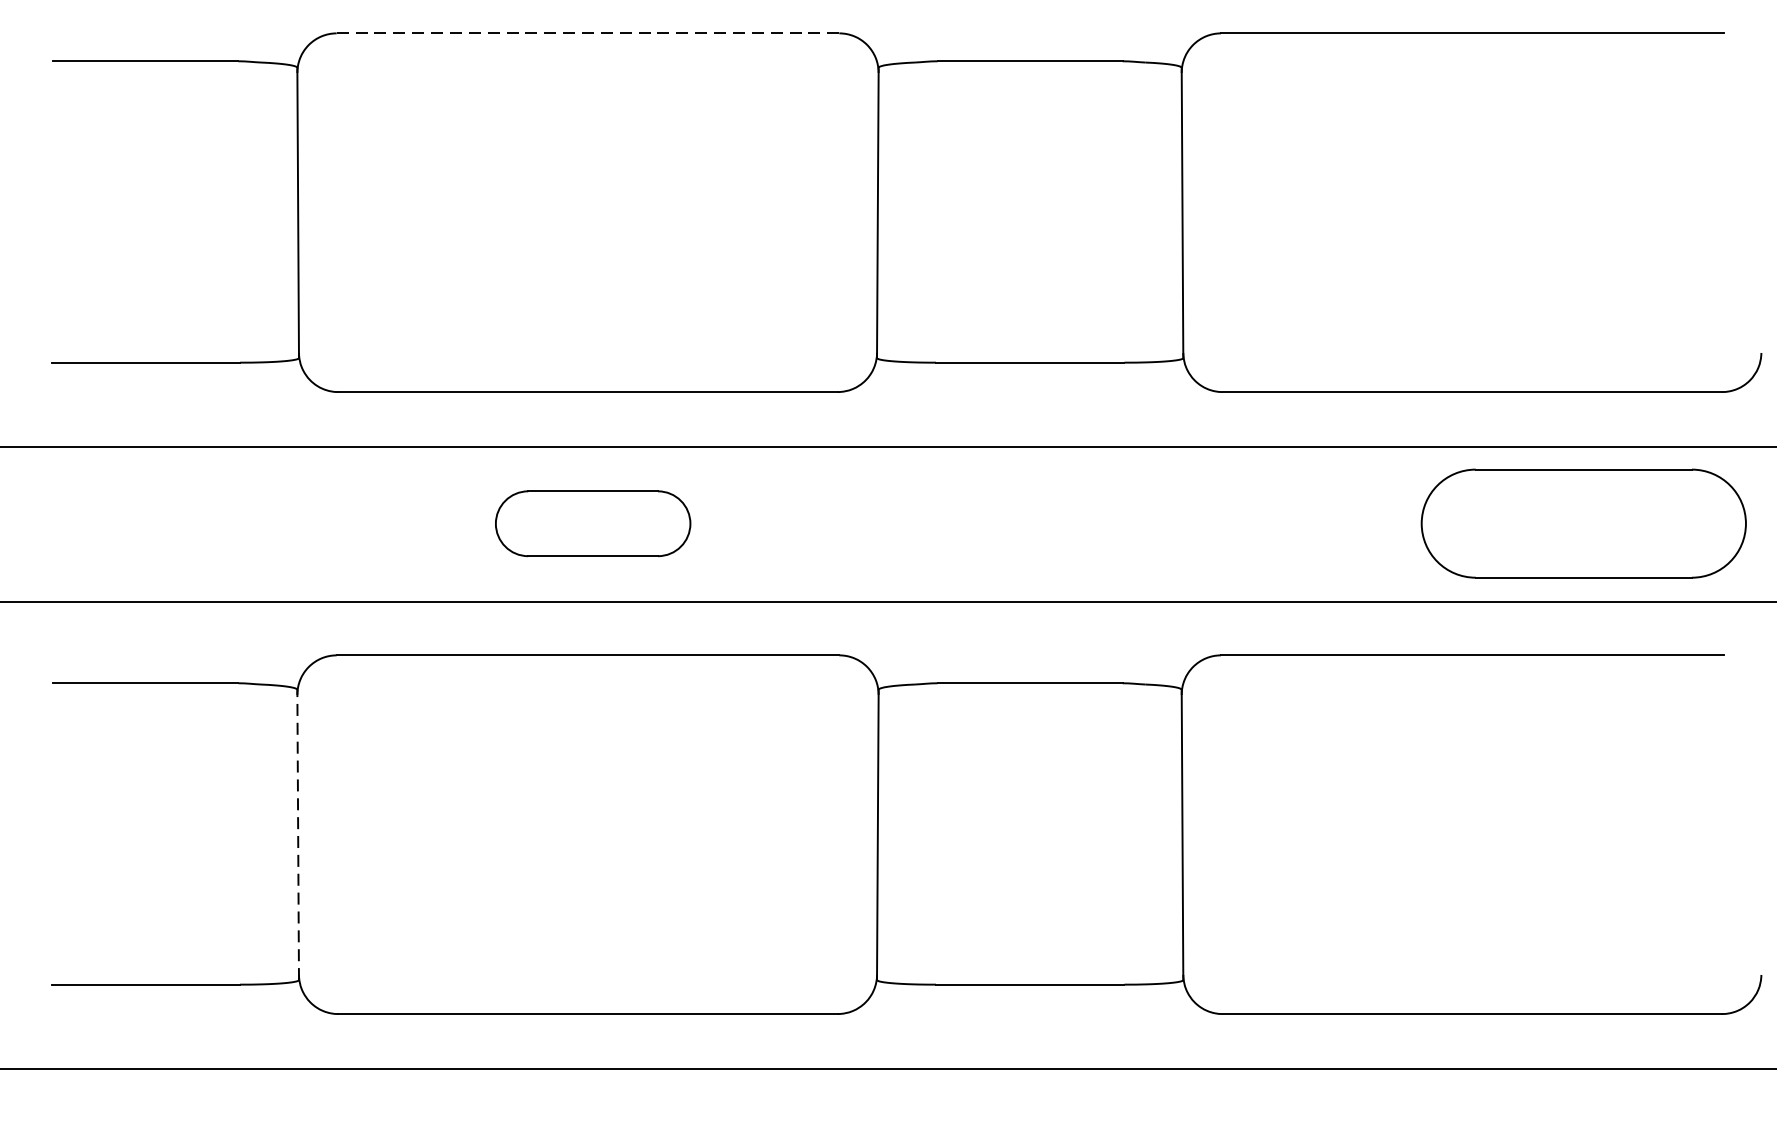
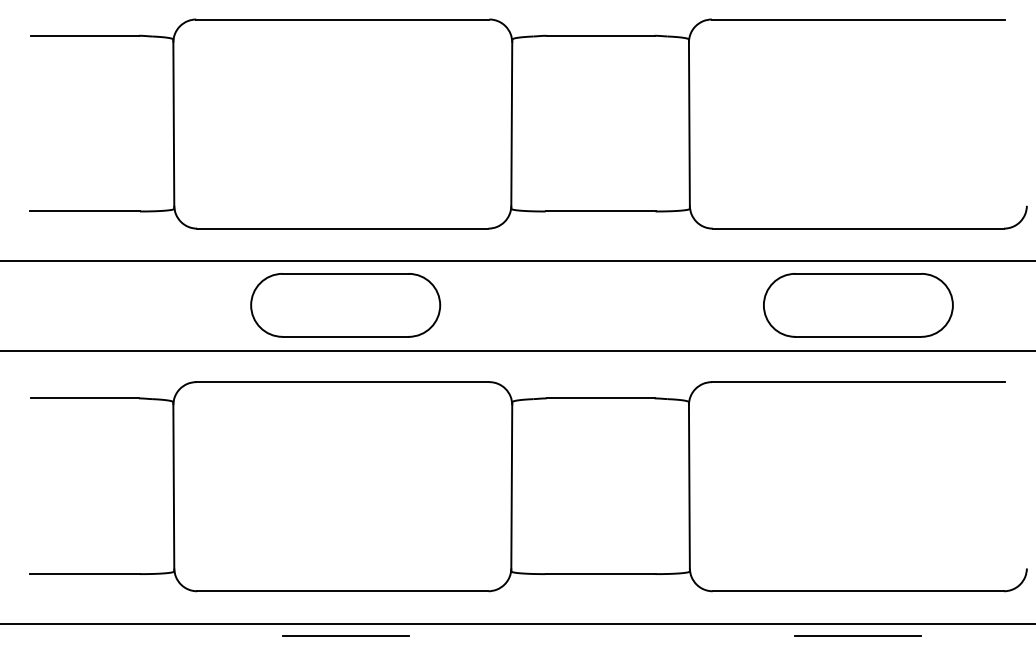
line: (587, 33) -> (342, 19), dashed -> solid
part: (592, 523) -> (345, 305), size x1.67
part: (1584, 523) -> (858, 305), moved
line: (297, 834) -> (173, 486), dashed -> solid
line: (592, 1091) -> (345, 636), added
line: (1472, 1091) -> (858, 636), added

